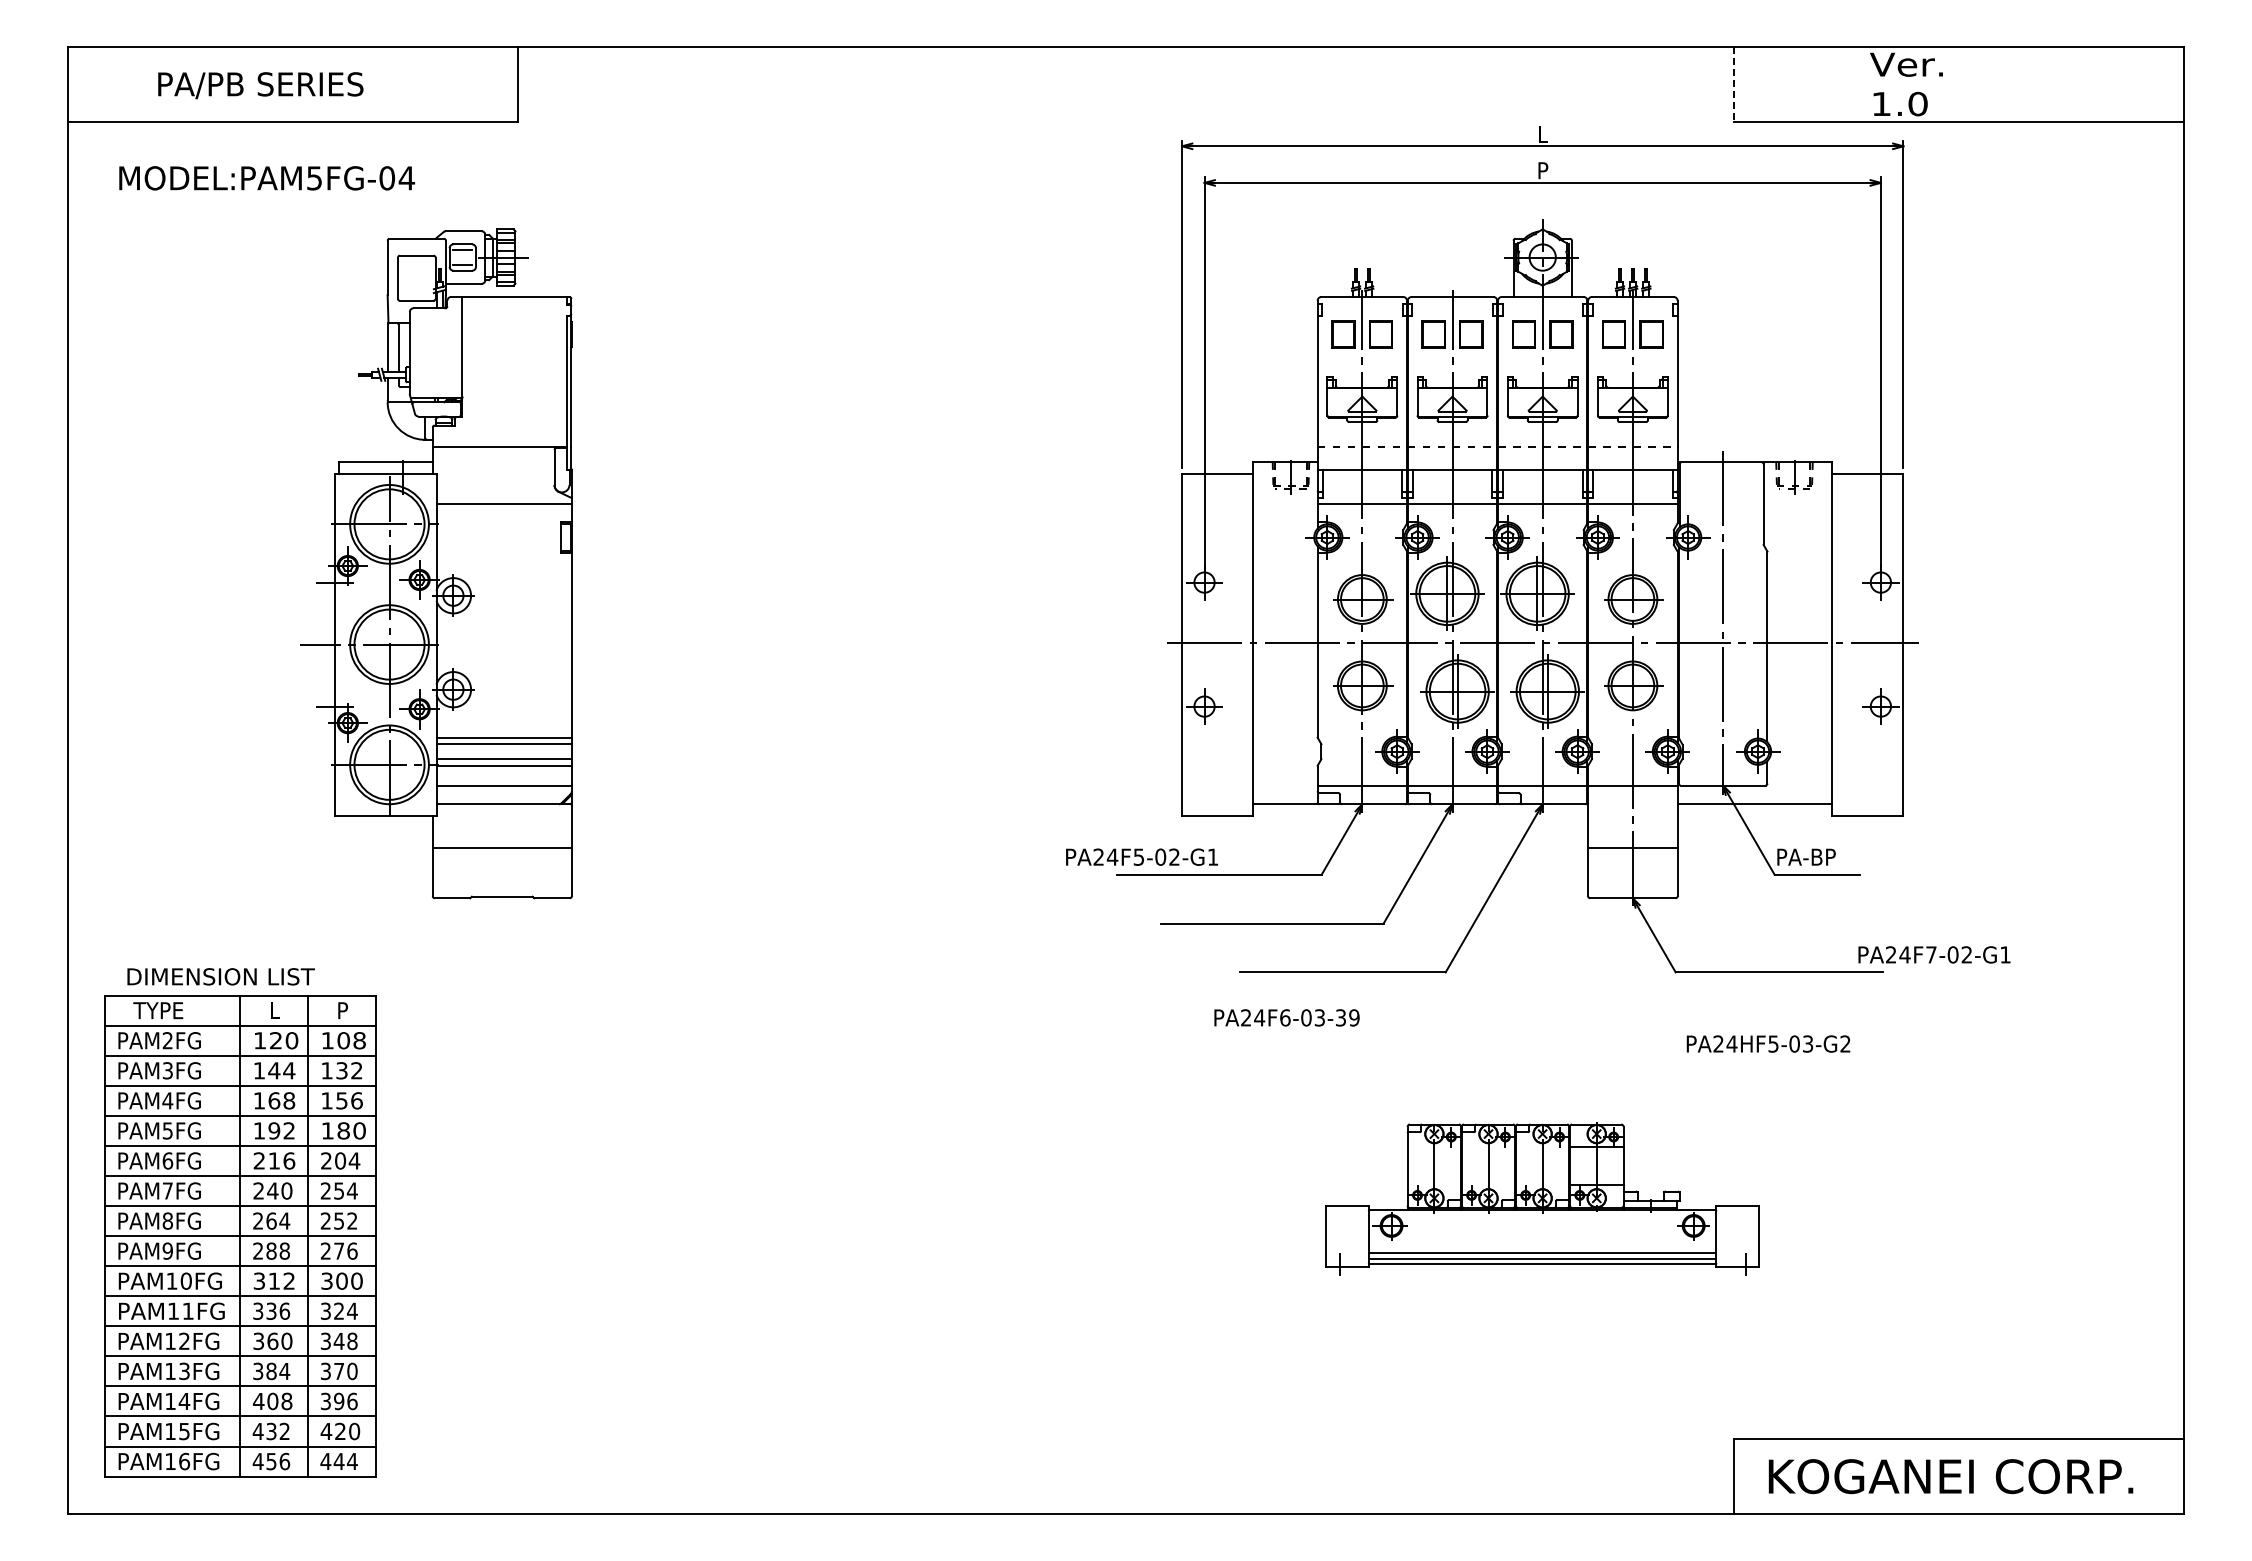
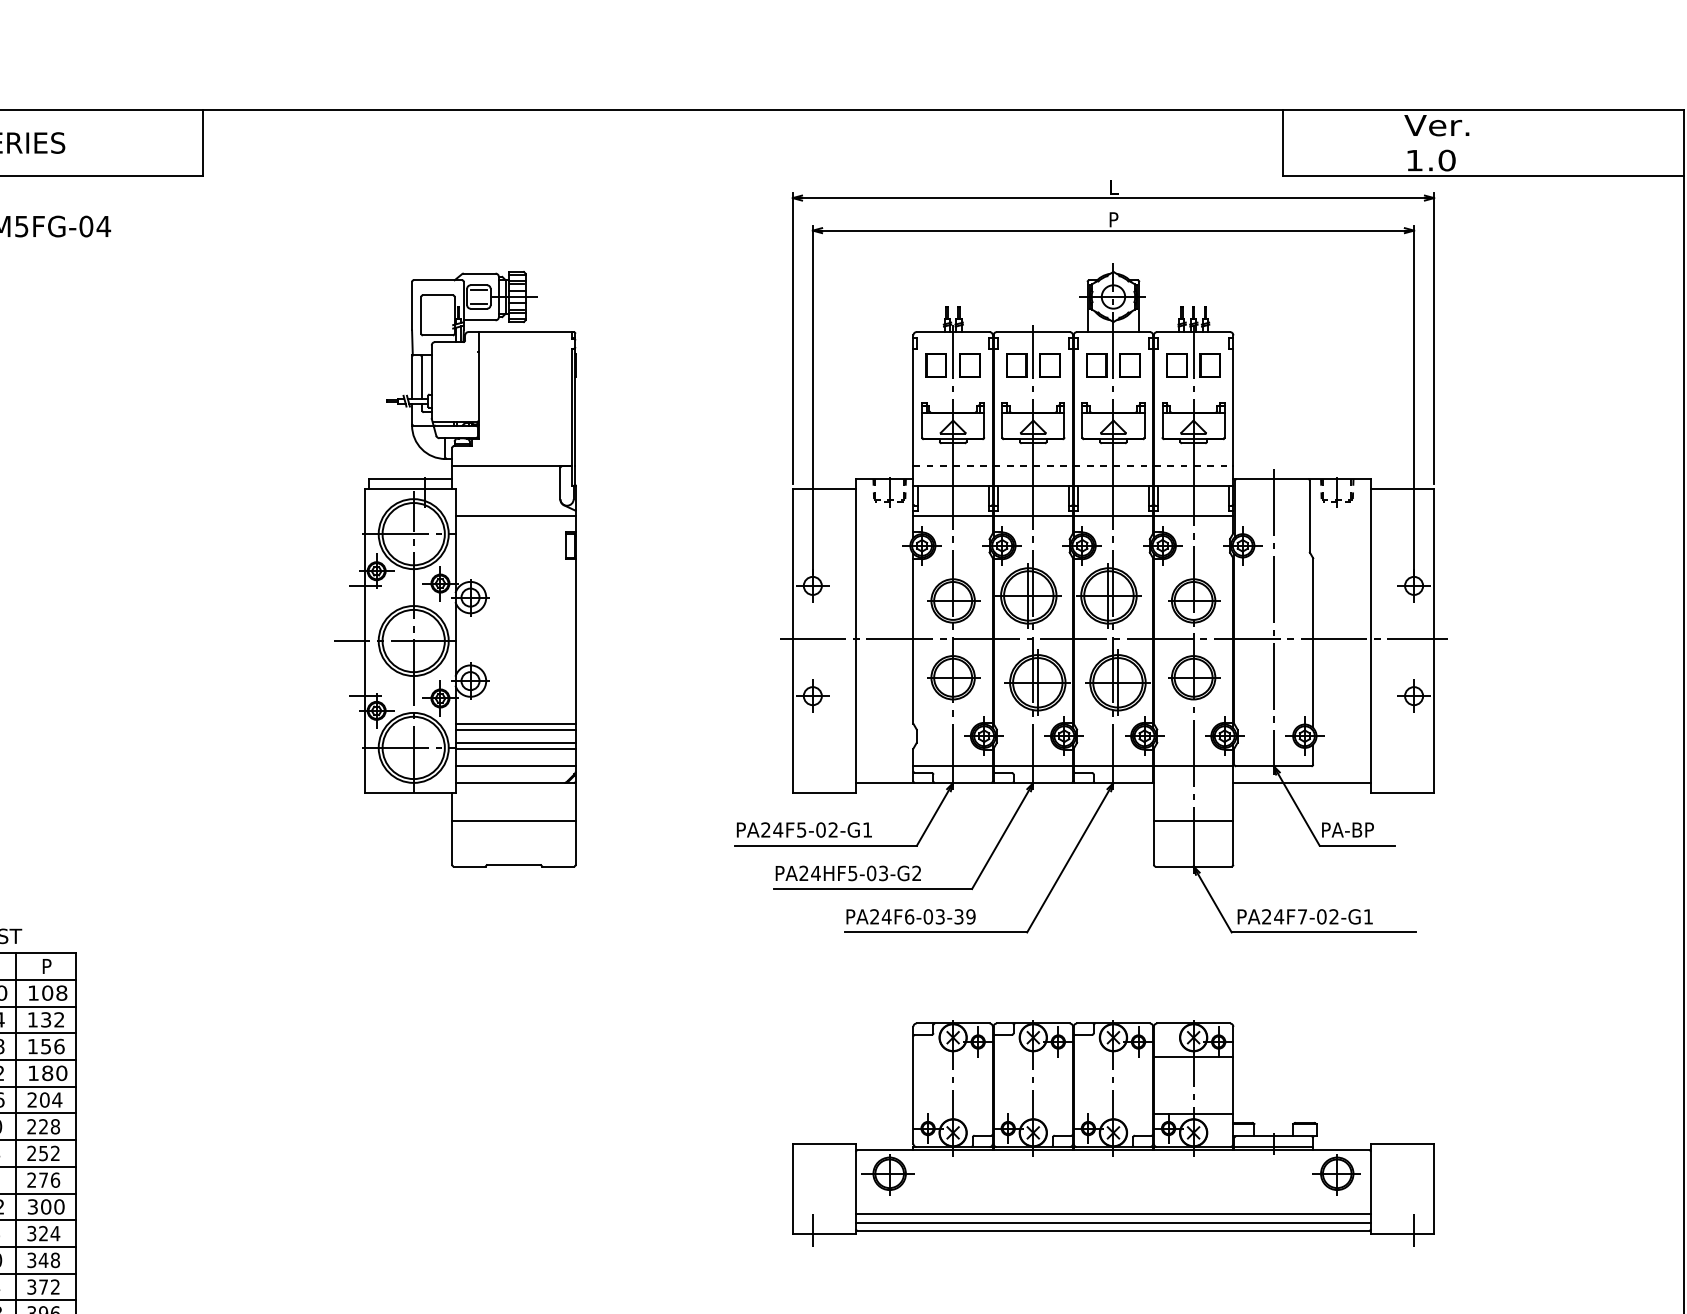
line: (1733, 84) -> (1283, 143), dashed -> solid
part: (436, 563) -> (455, 568), moved
text: (1141, 856) -> (803, 829), moved
text: (1934, 954) -> (1305, 916), moved
text: (1286, 1017) -> (910, 916), moved
text: (1768, 1043) -> (848, 872), moved
text: (345, 1190) -> (49, 1126), 254 -> 228
part: (1542, 1198) -> (1113, 1133), size x1.67
text: (352, 1371) -> (55, 1287), 370 -> 372

